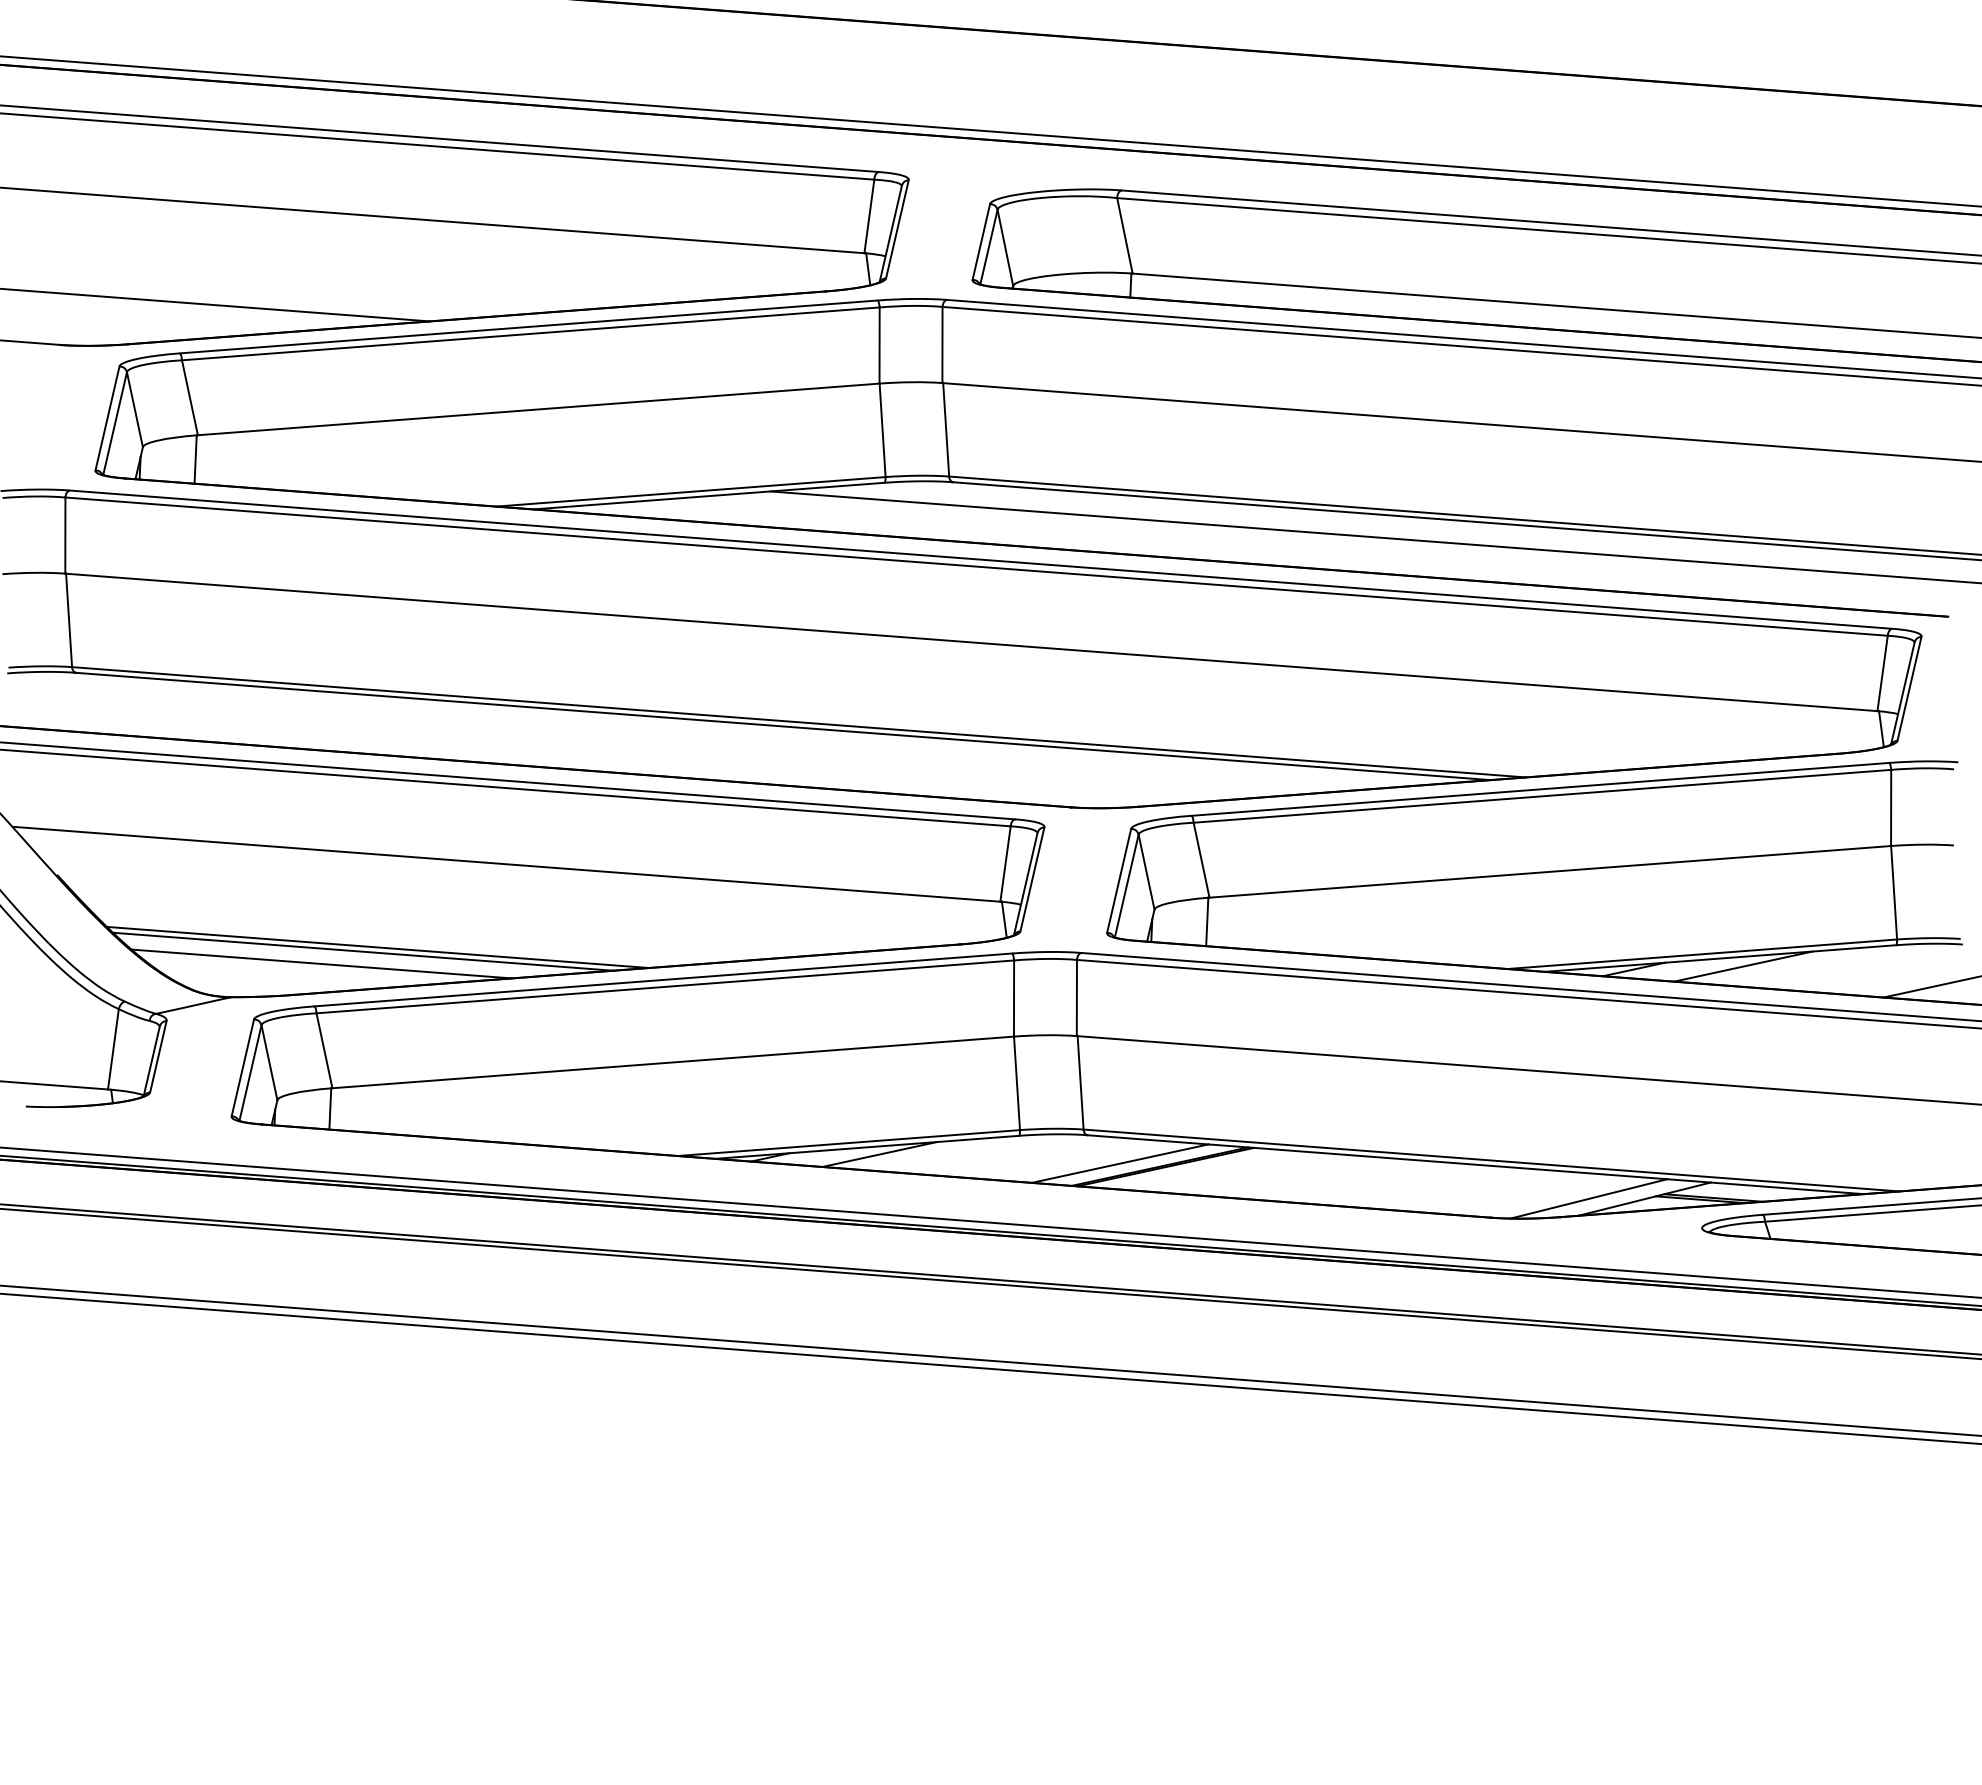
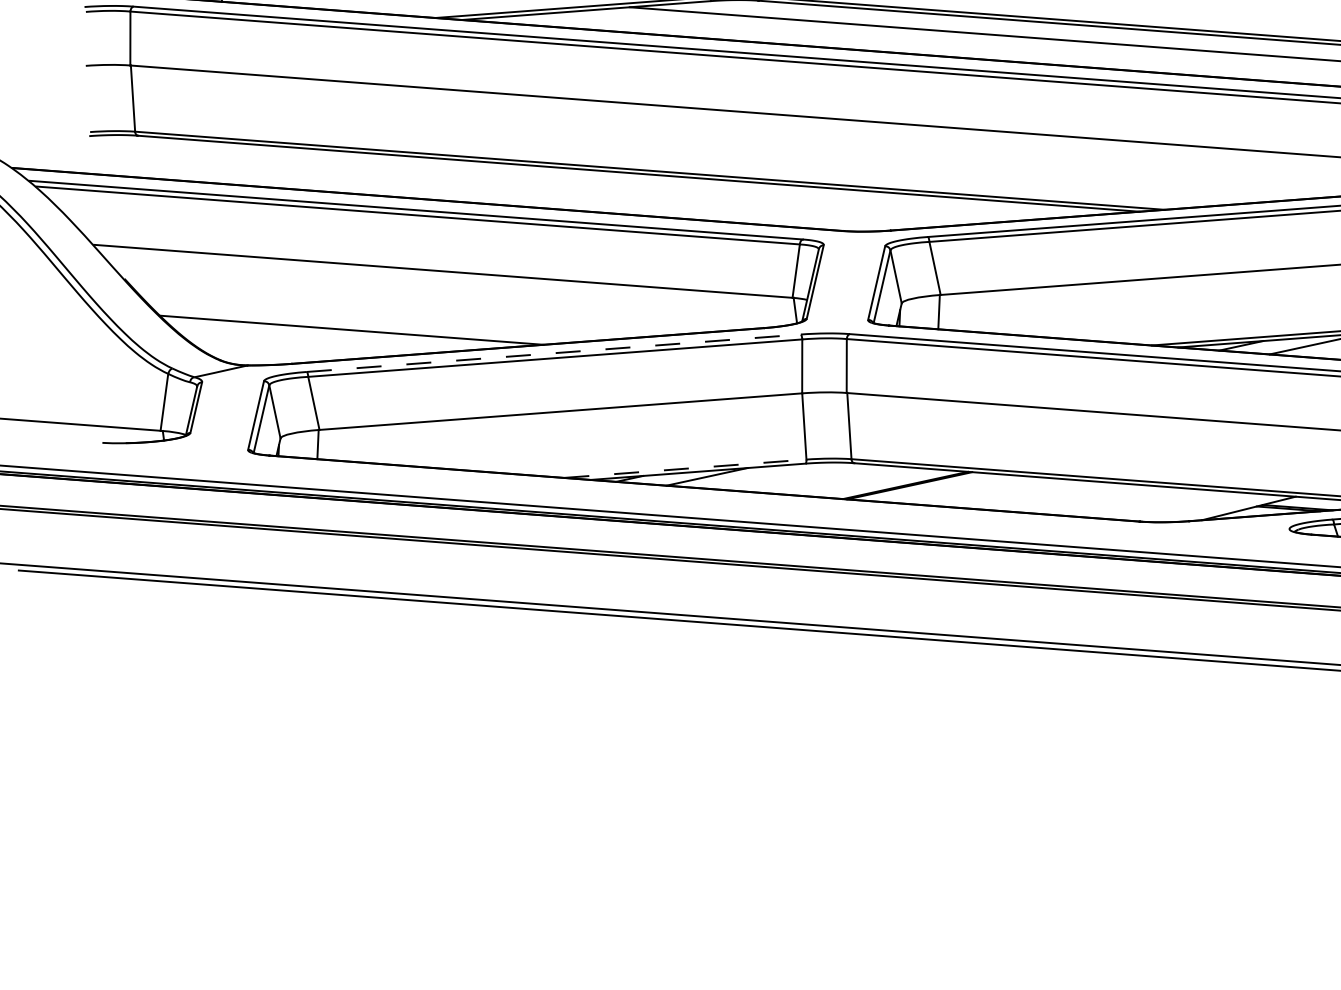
line: (362, 951) -> (340, 333), removed
line: (321, 963) -> (311, 341), removed
line: (663, 979) -> (553, 352), solid -> dashed
line: (849, 1143) -> (685, 469), solid -> dashed
line: (1120, 1163) -> (877, 483), removed
line: (1588, 1198) -> (1209, 508), removed

